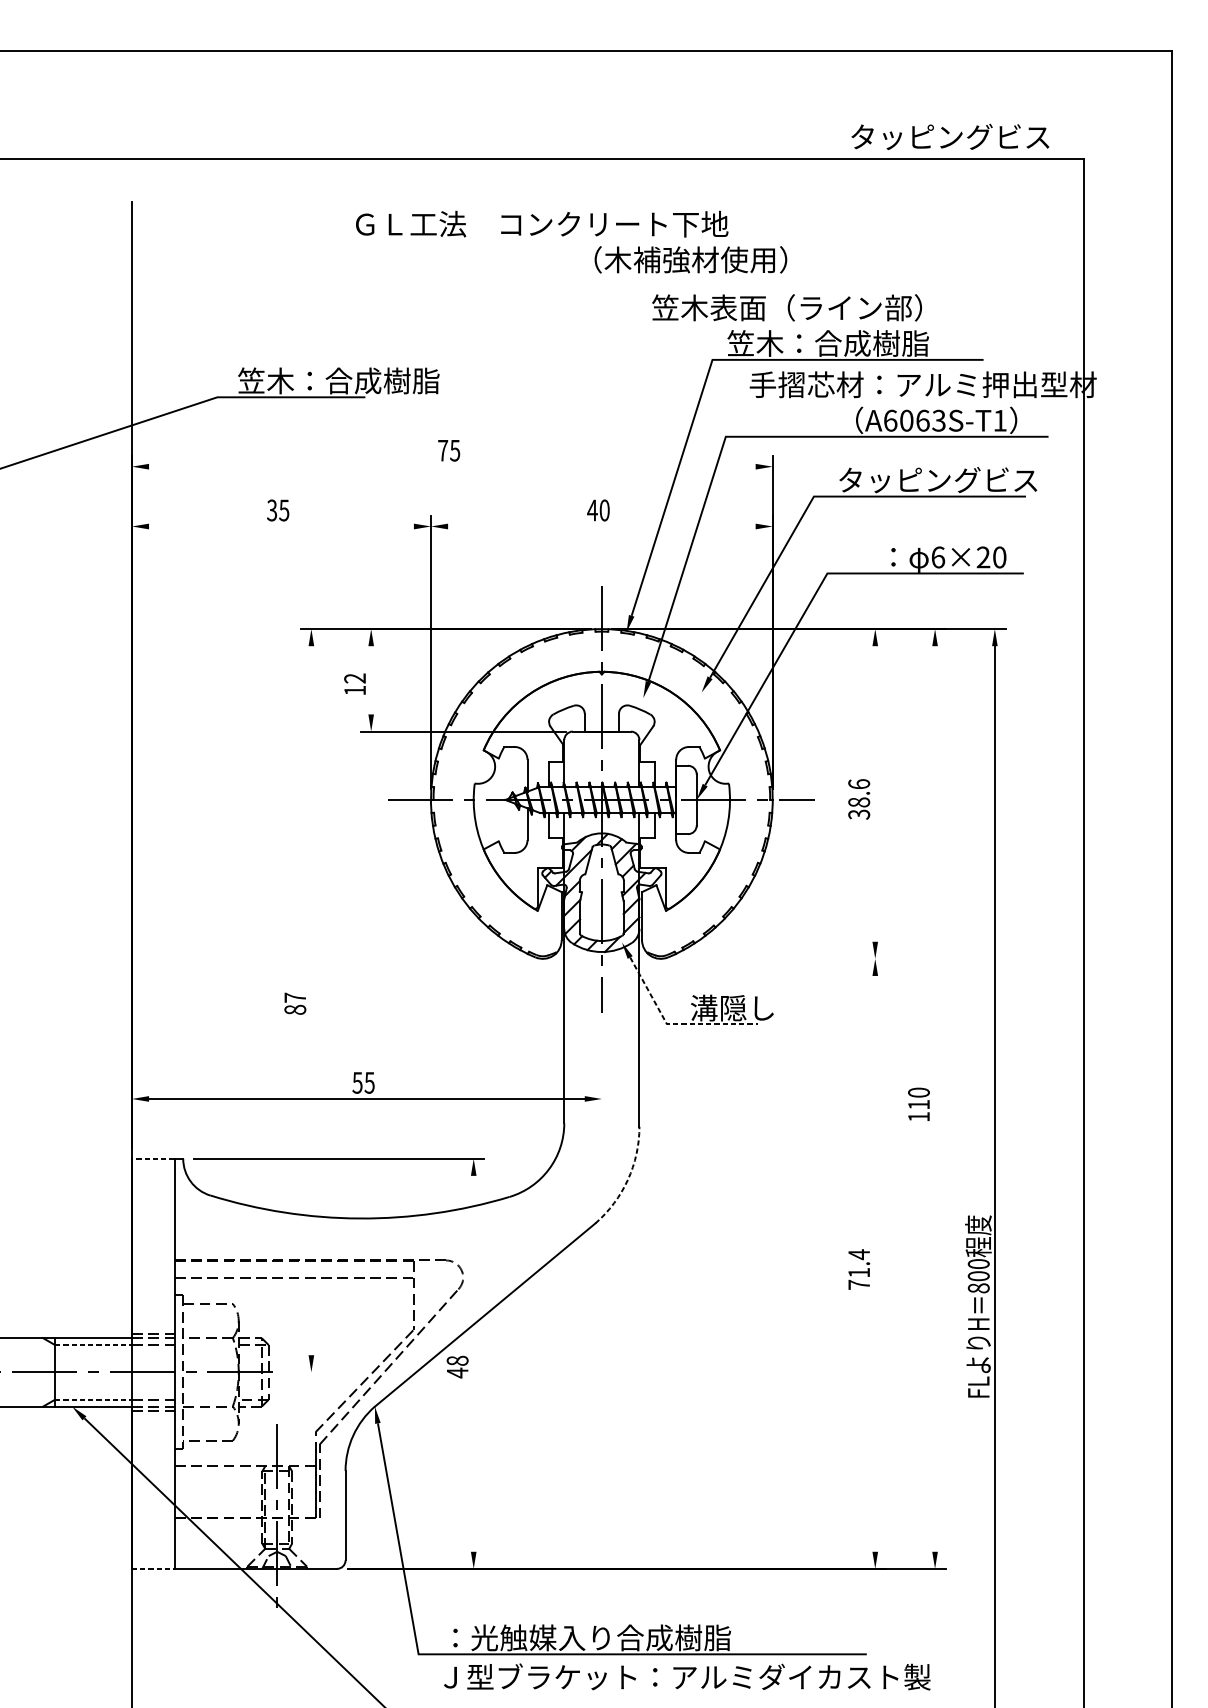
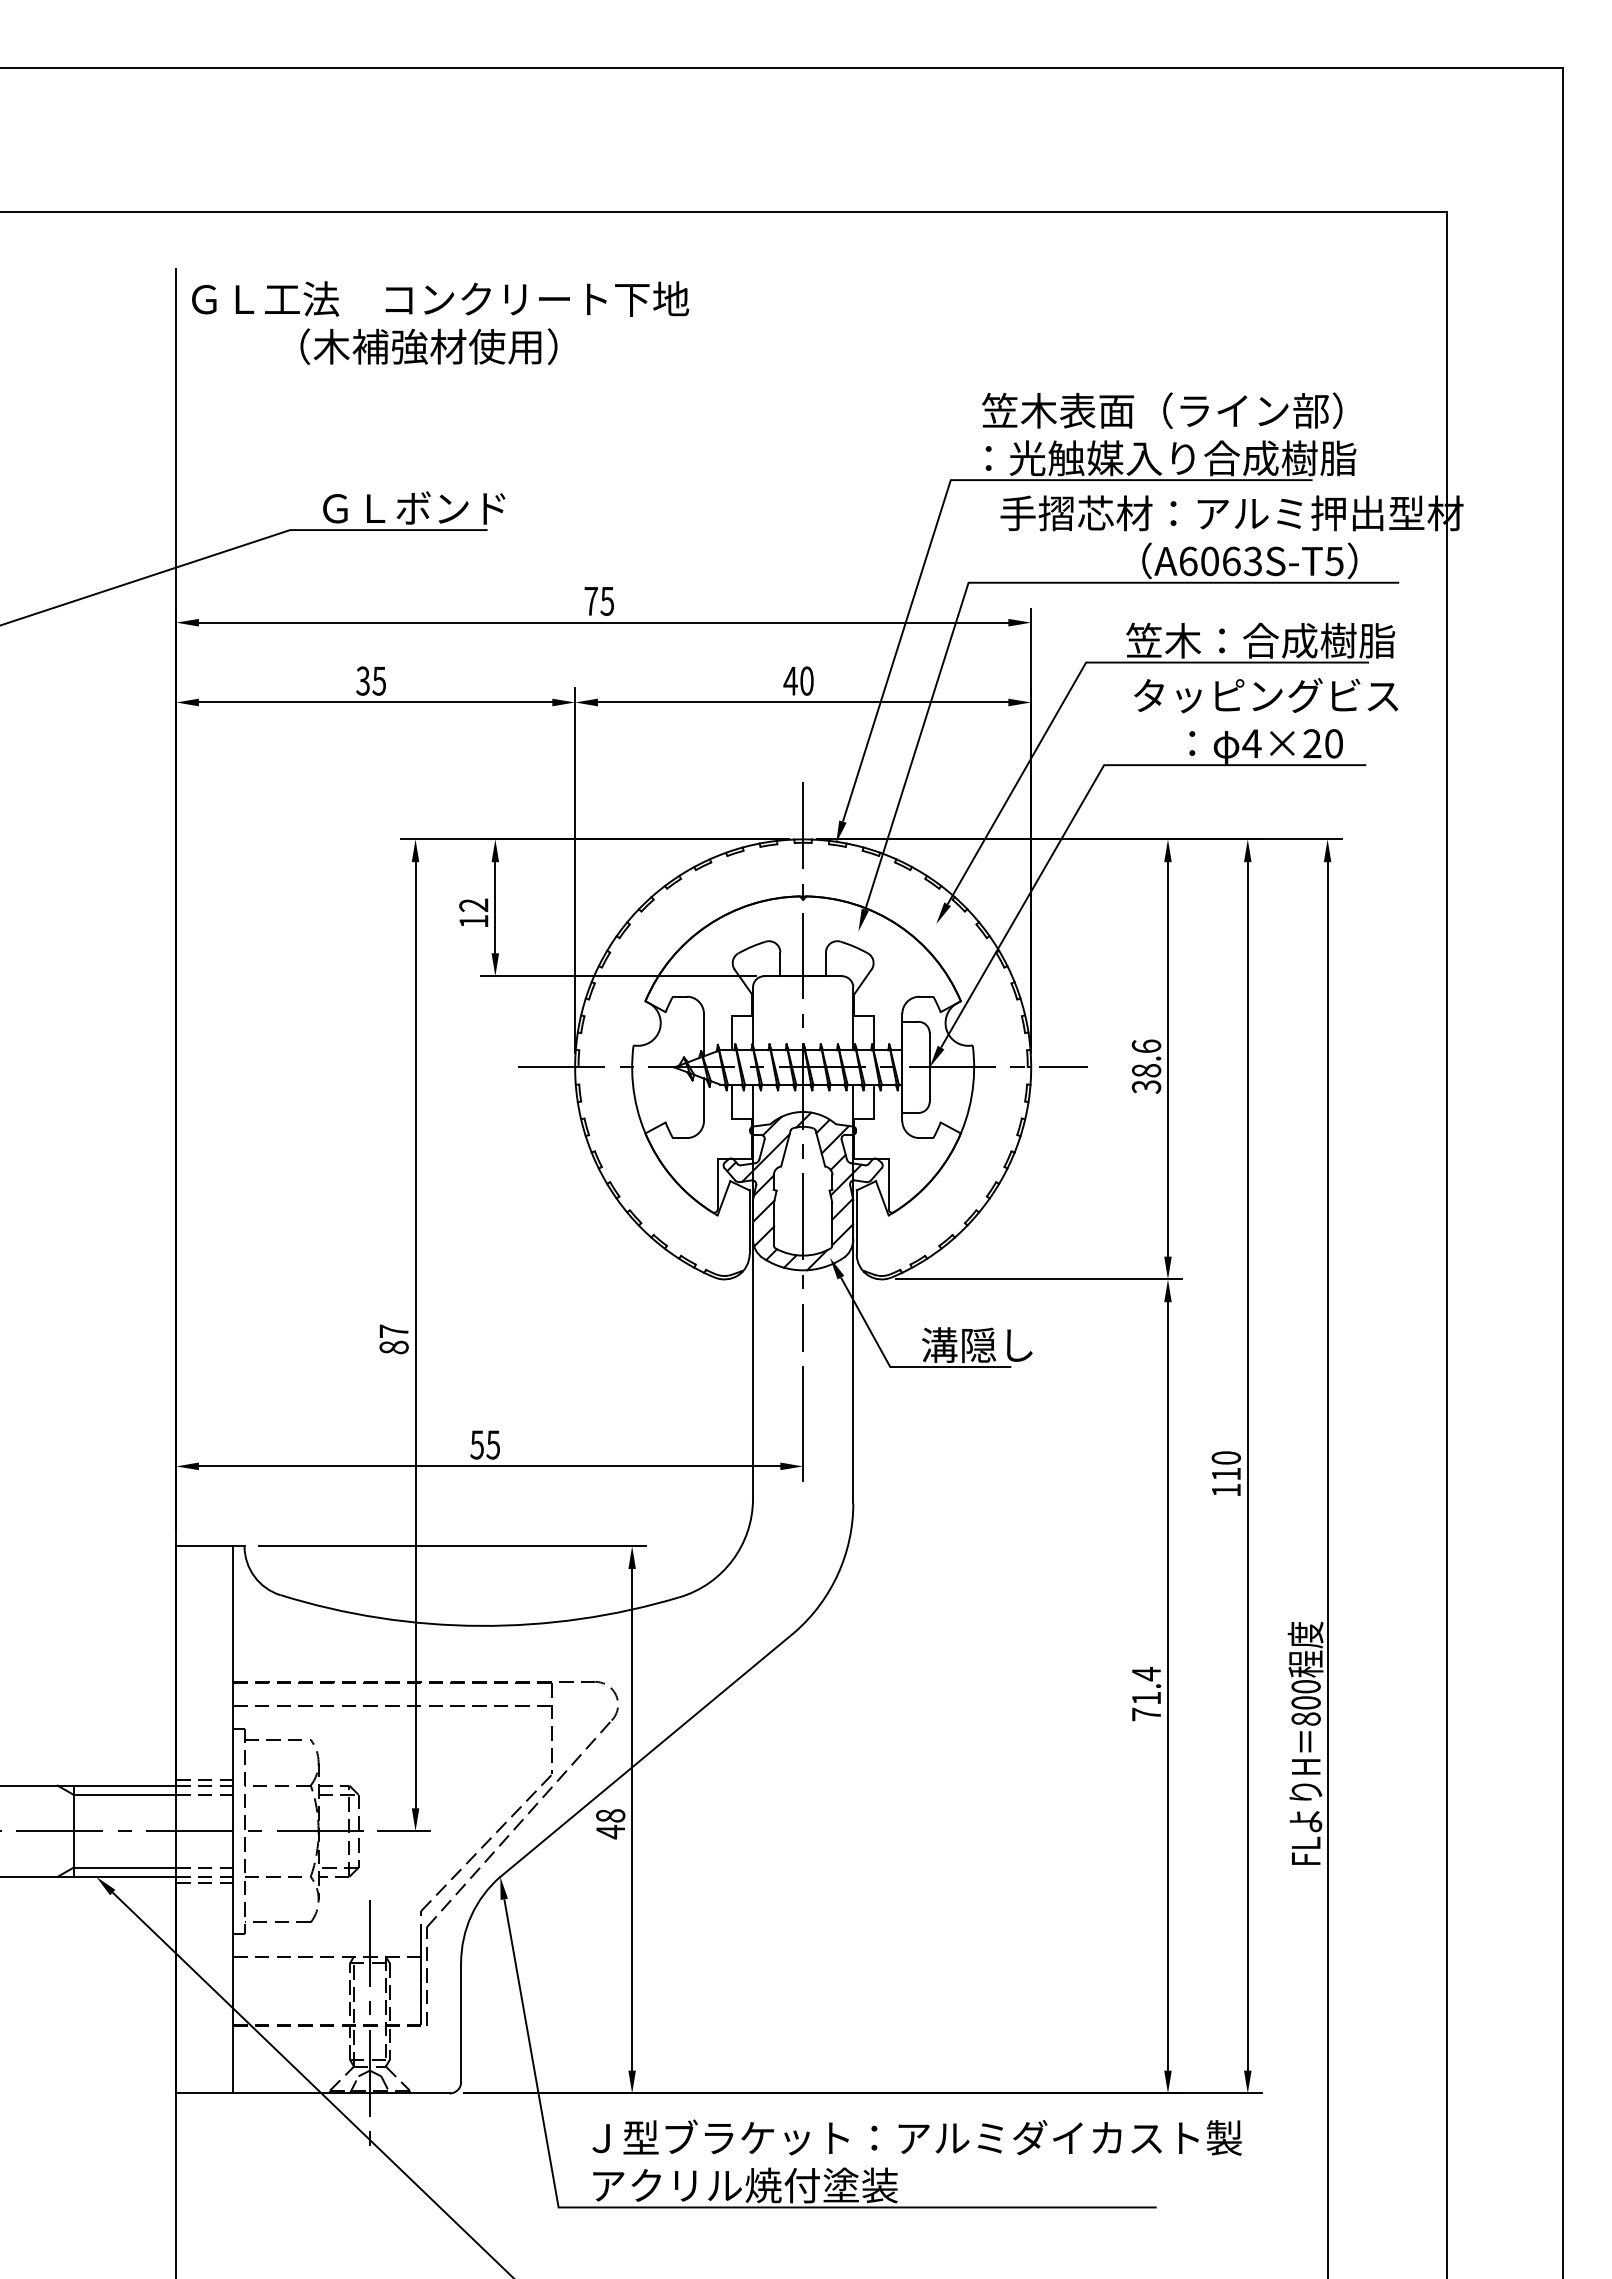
text: (950, 136) -> (1266, 695), moved
text: (542, 223) -> (440, 298), moved
text: (690, 259) -> (428, 346), moved
text: (787, 307) -> (1162, 410), moved
text: (871, 343) -> (1163, 458), 笠木：合成樹脂 -> ：光触媒入り合成樹脂
text: (338, 381) -> (451, 508), 笠木：合成樹脂 -> ＧＬボンド
text: (1000, 420) -> (1334, 561), A6063S-T1 -> A6063S-T5
line: (452, 466) -> (603, 622), added
text: (942, 480) -> (1257, 640), タッピングビス -> 笠木：合成樹脂
line: (281, 526) -> (375, 702), added
line: (601, 526) -> (802, 702), added
text: (937, 557) -> (1251, 743), 6×20 -> 4×20
line: (371, 680) -> (495, 907), added
line: (874, 794) -> (1167, 1059), added
line: (778, 958) -> (1039, 1279), added
line: (311, 1000) -> (415, 1335), added
line: (674, 1024) -> (899, 1367), dashed -> solid
line: (602, 1066) -> (803, 1423), added
line: (934, 1099) -> (1247, 1466), added
line: (153, 1159) -> (204, 1546), dashed -> solid
arc: (627, 1179) -> (837, 1574), dashed -> solid
line: (874, 1263) -> (1167, 1686), added
line: (94, 1344) -> (125, 1794), dashed -> solid
line: (473, 1363) -> (632, 1819), added
line: (302, 1372) -> (403, 1831), added
line: (94, 1399) -> (125, 1867), dashed -> solid
line: (153, 1568) -> (204, 2093), dashed -> solid
text: (587, 1637) -> (784, 2185), ：光触媒入り合成樹脂 -> アクリル焼付塗装
text: (686, 1676) -> (916, 2137), moved

